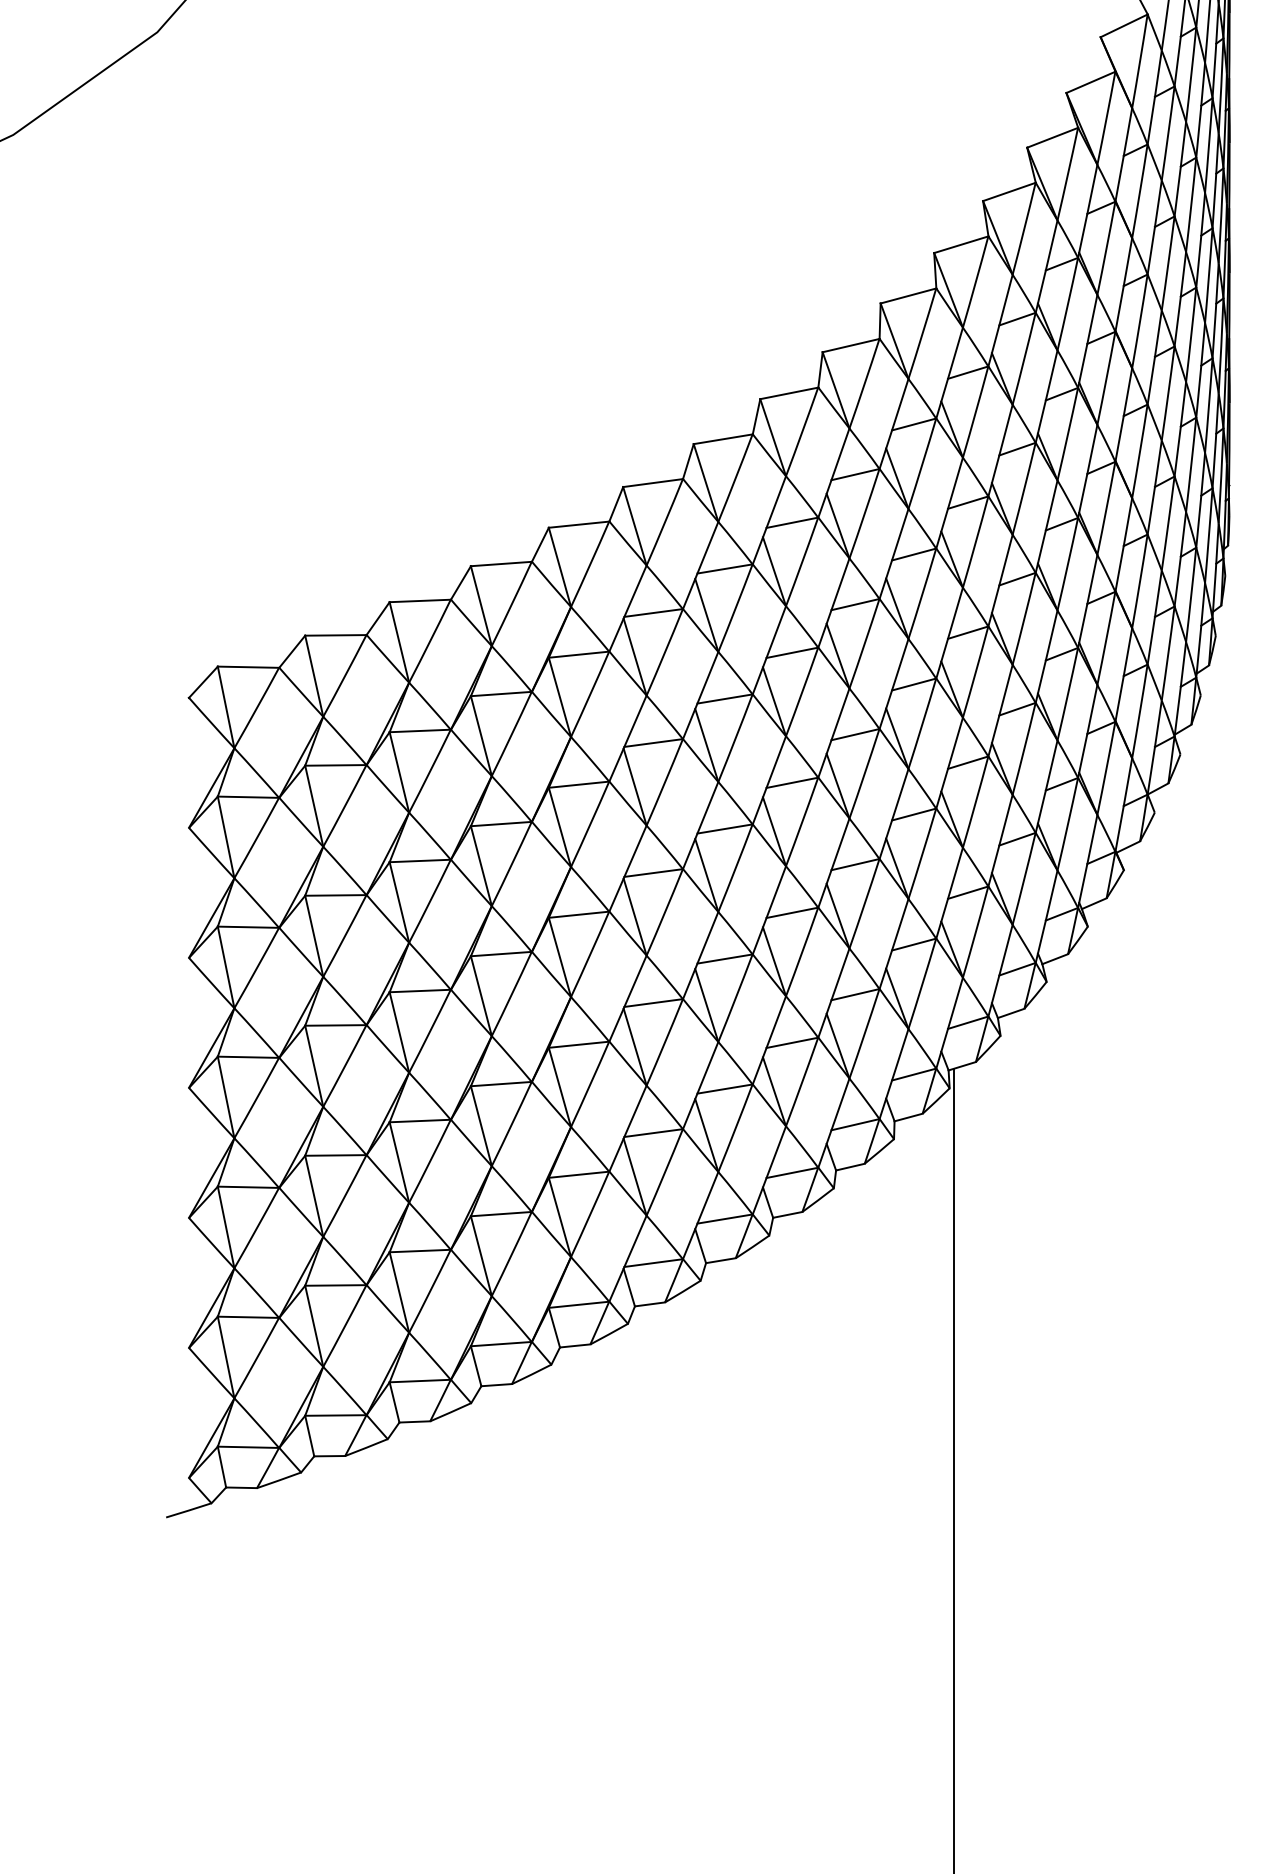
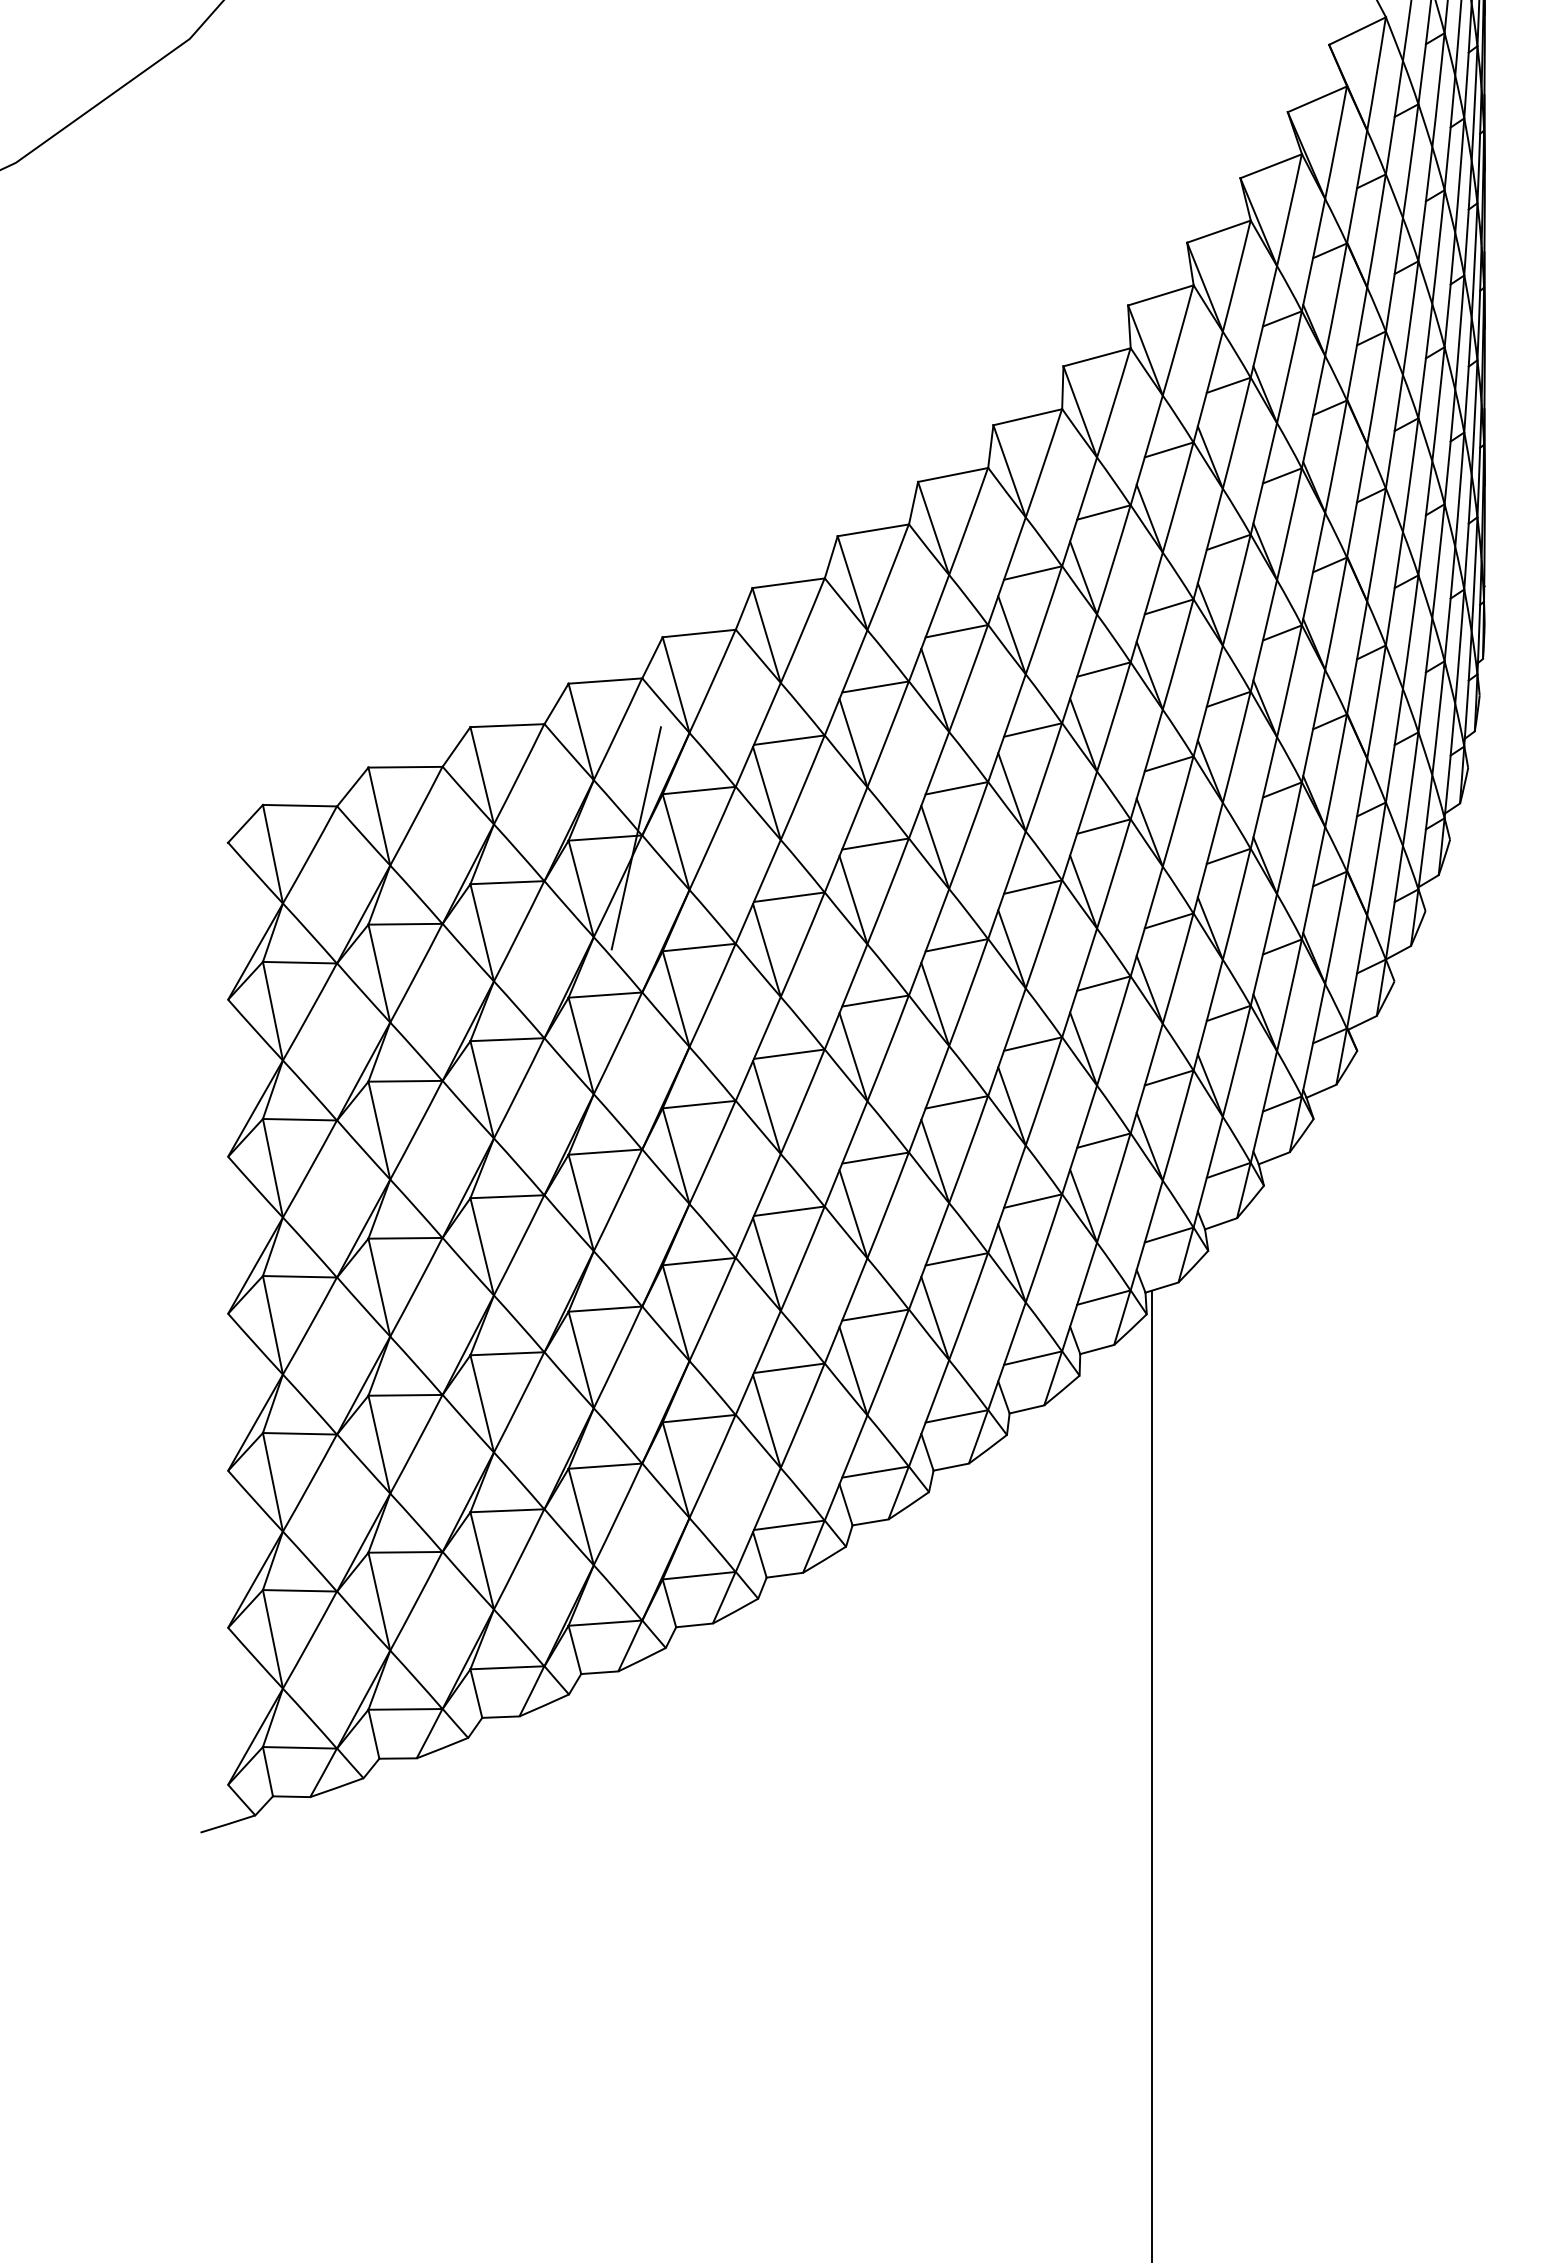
line: (526, 694) -> (635, 838), added

